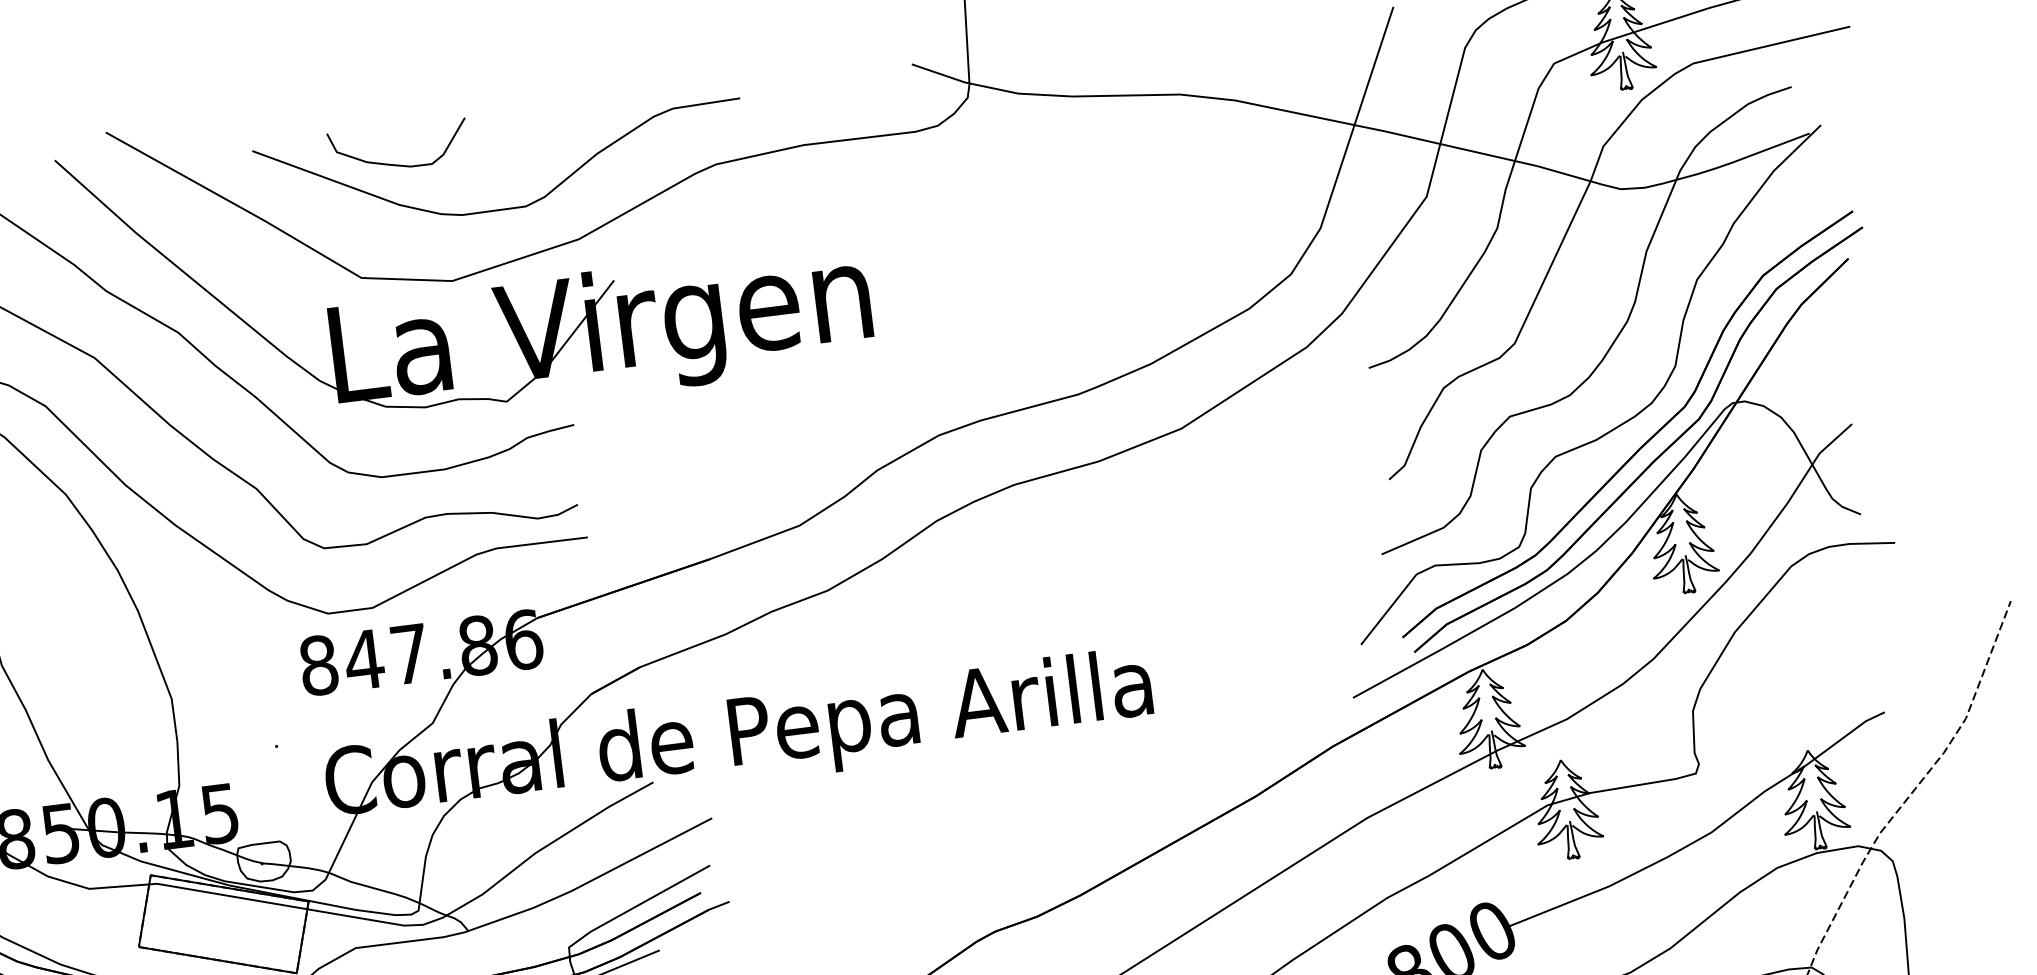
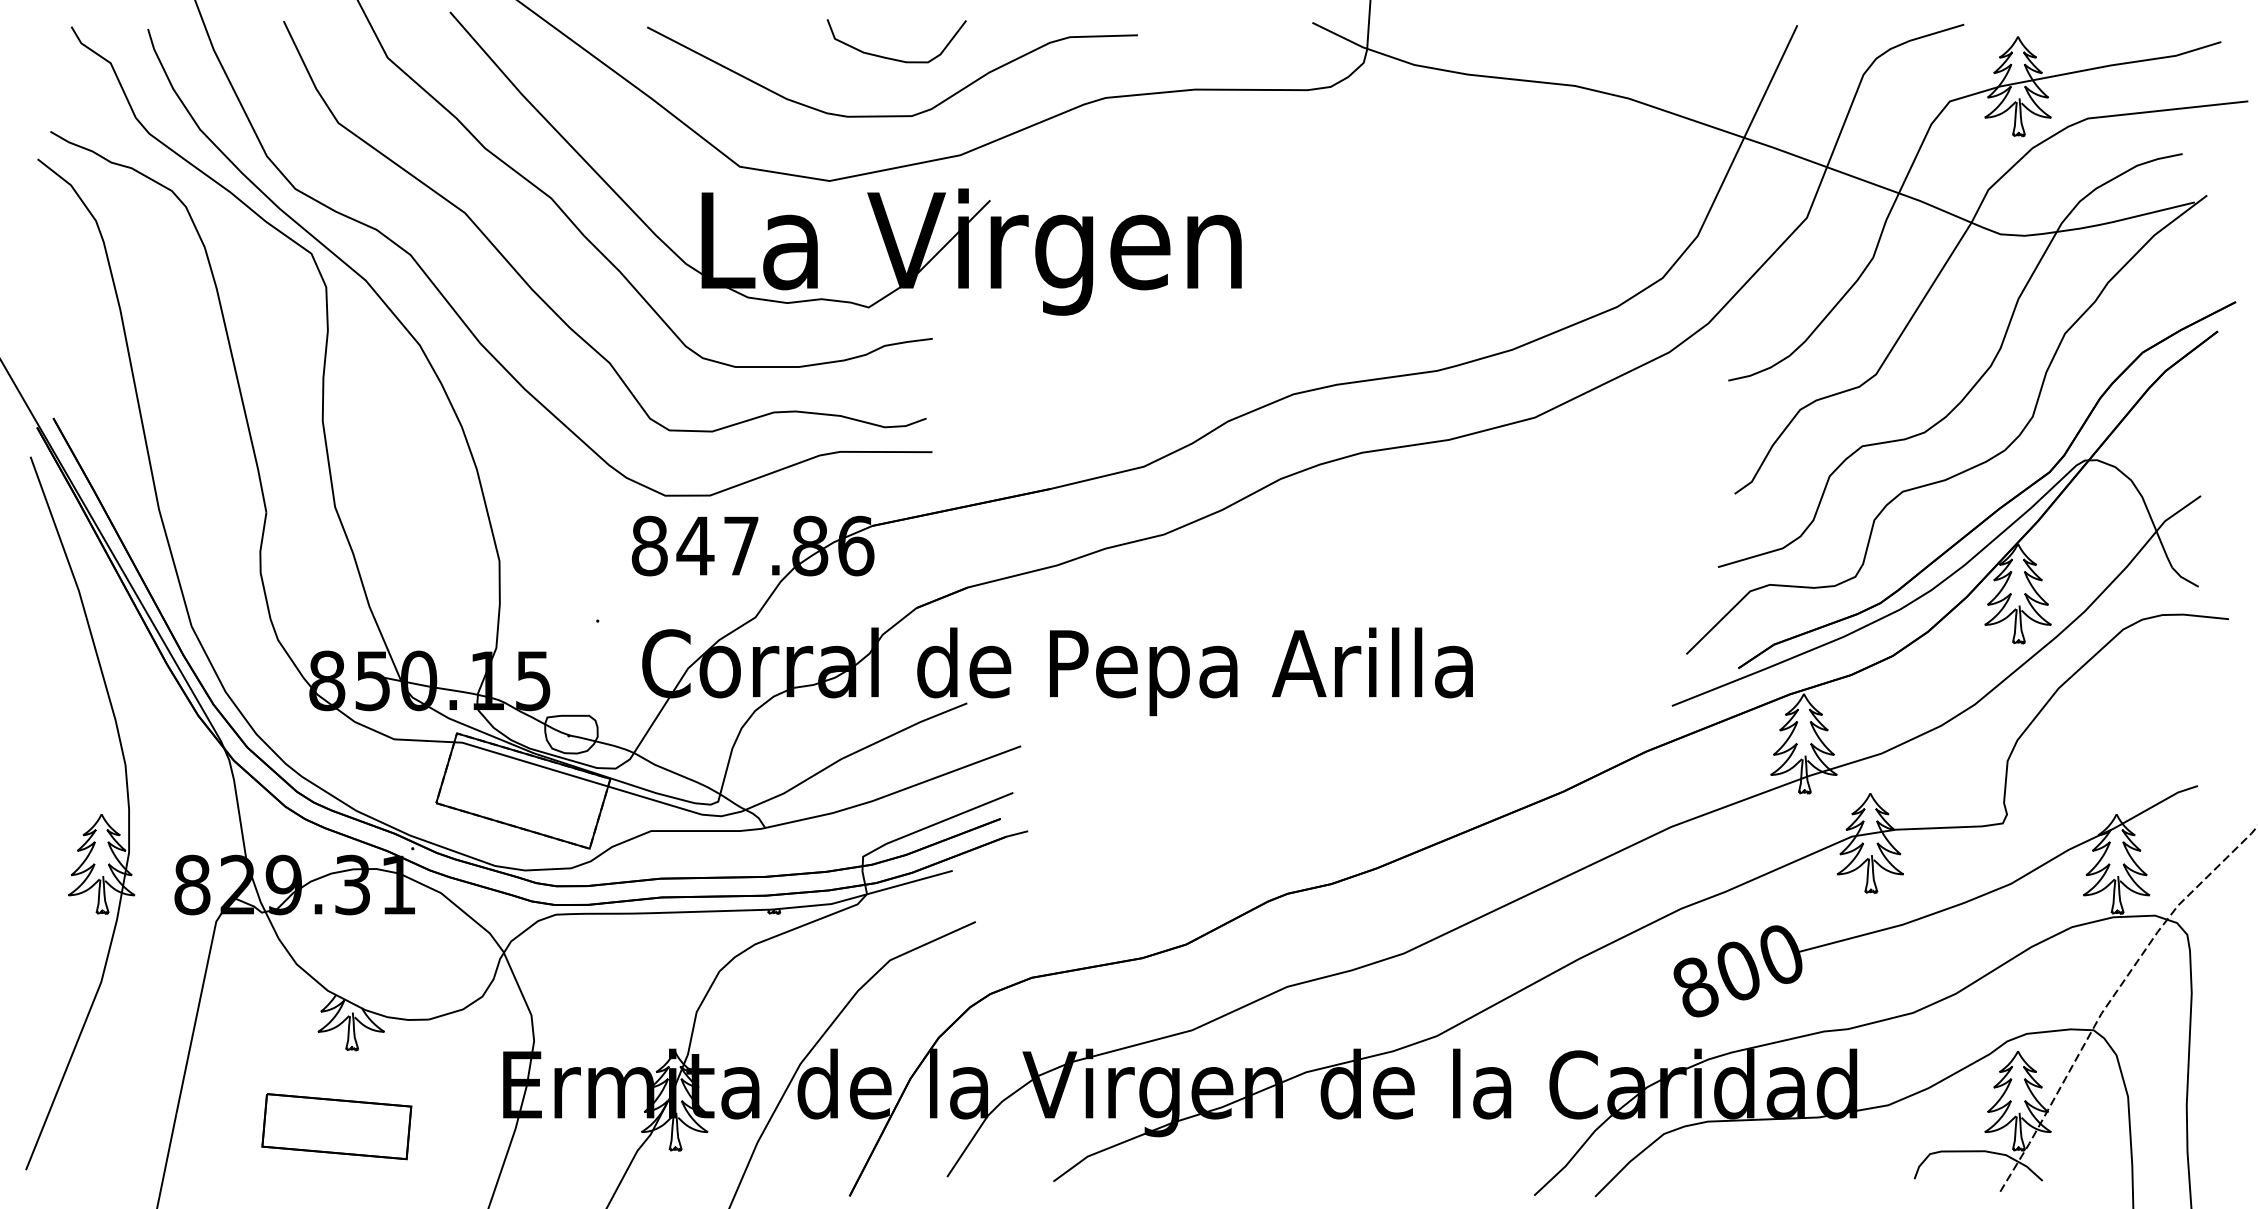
curve: (398, 164) -> (894, 58), moved
part: (1646, 441) -> (1994, 487), removed

